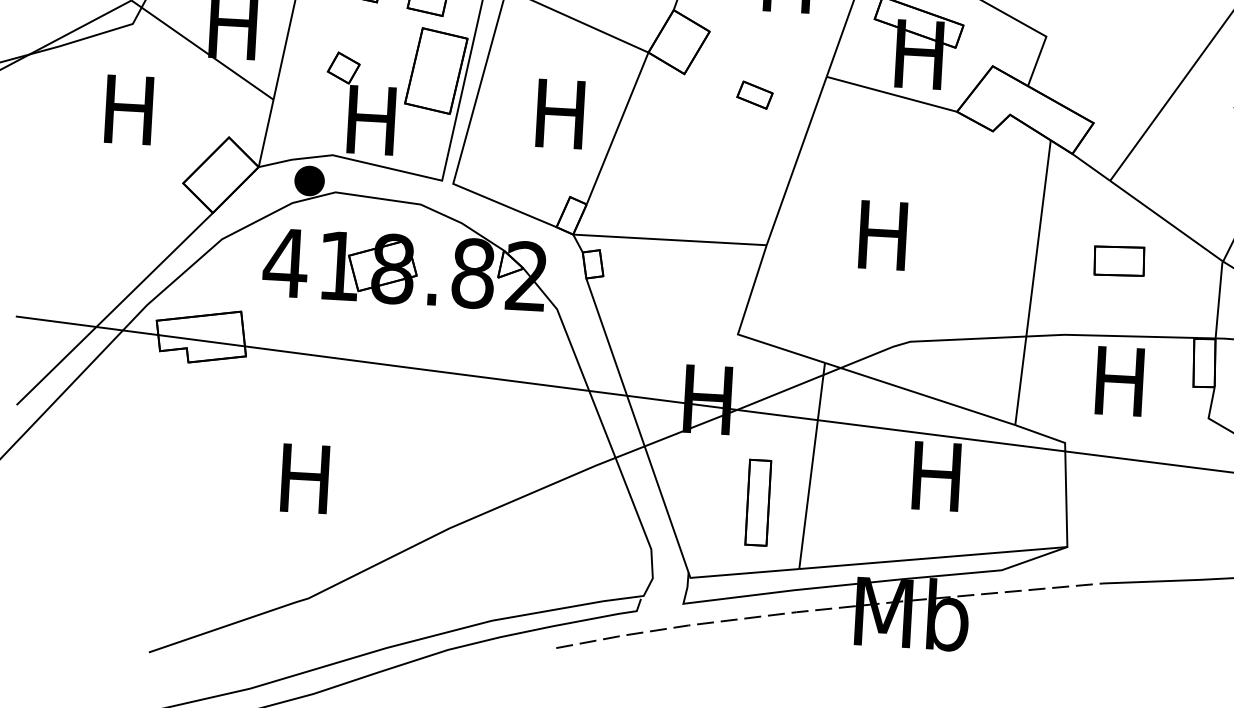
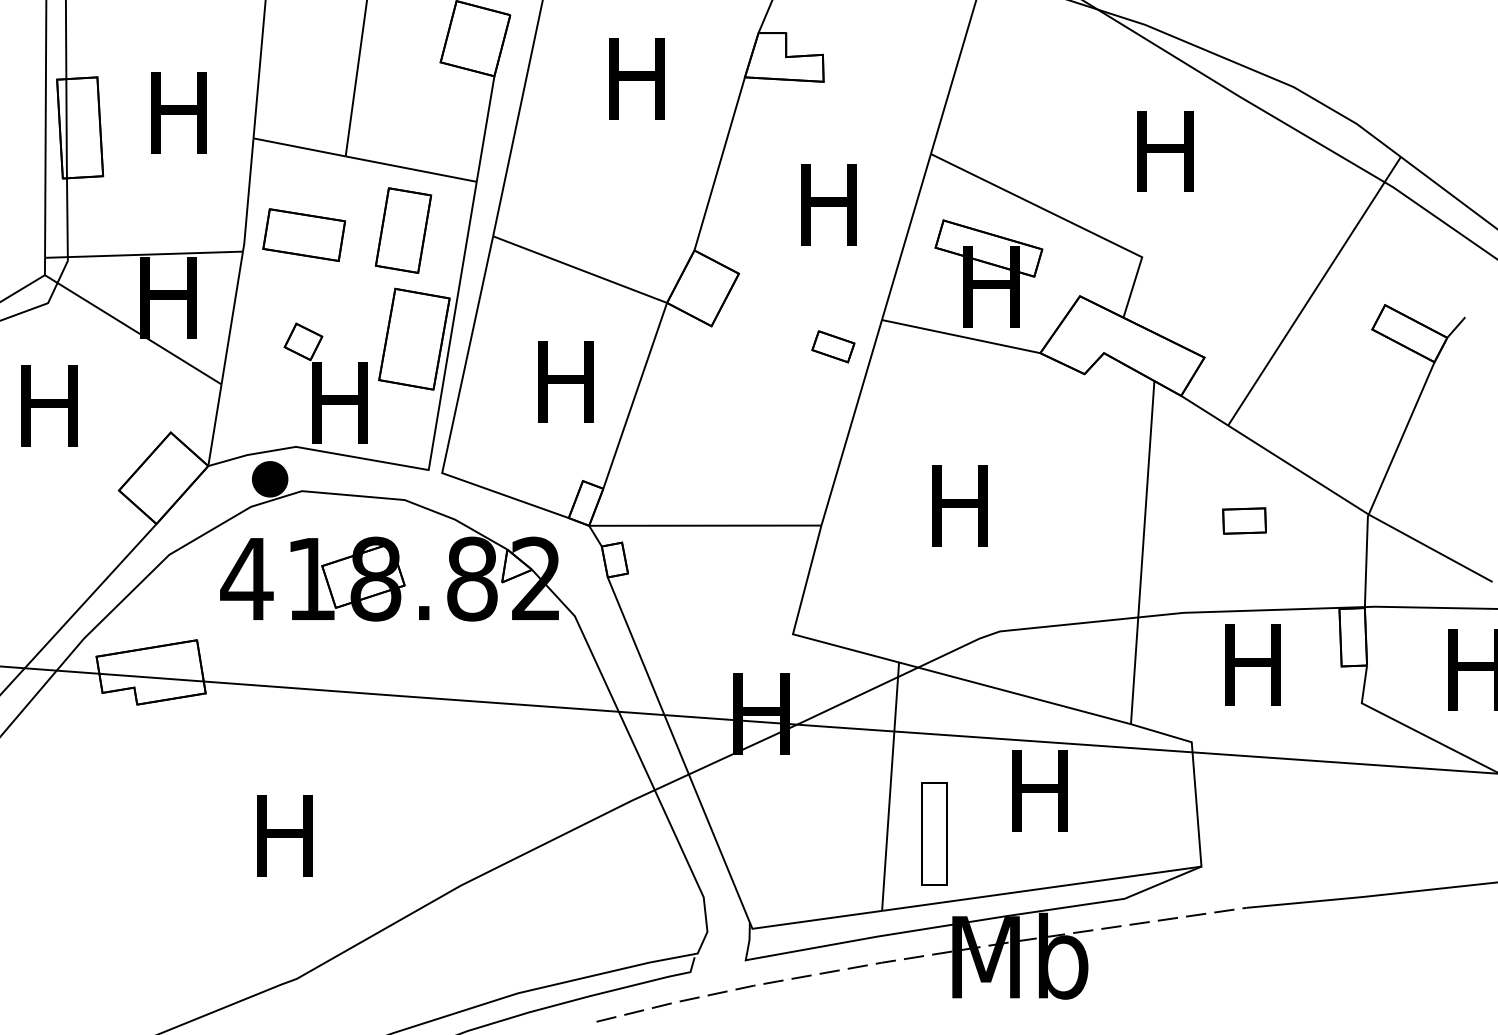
part: (755, 94) -> (833, 346), moved
part: (1119, 260) -> (1244, 520), size x0.71
part: (758, 502) -> (934, 833), moved

